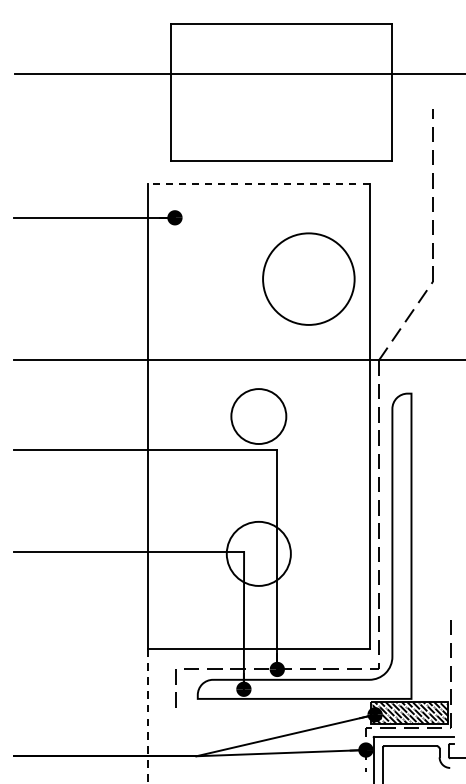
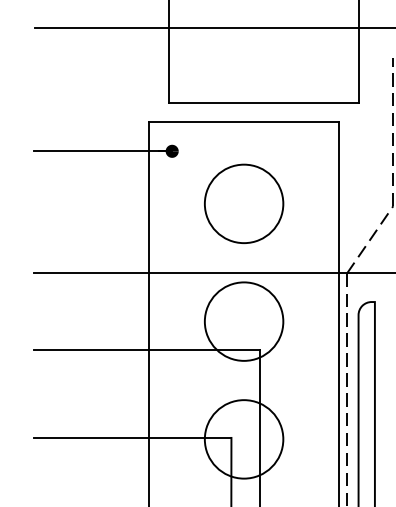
line: (258, 183) -> (243, 121), dashed -> solid
circle: (308, 278) -> (243, 203), moved
circle: (258, 416) -> (243, 321), size x1.67
circle: (258, 553) -> (243, 439), size x1.43

